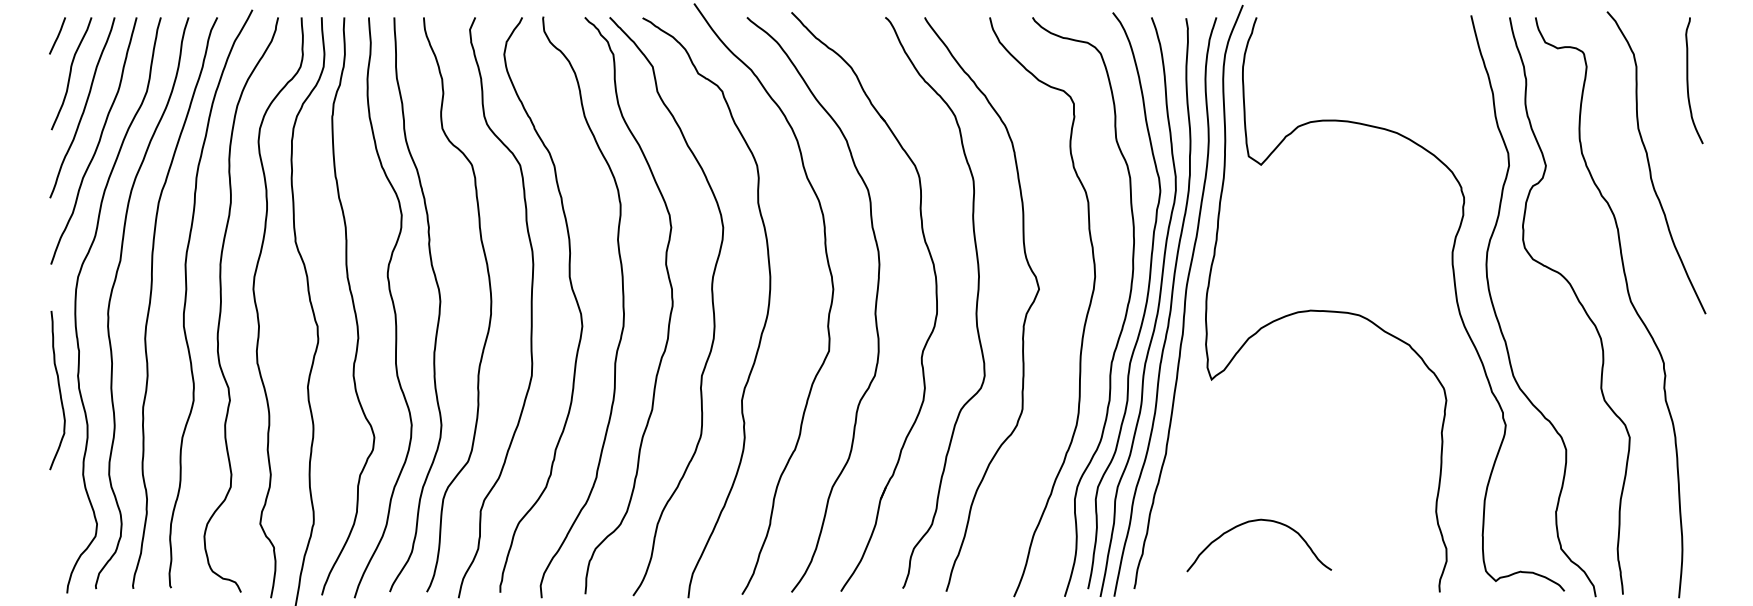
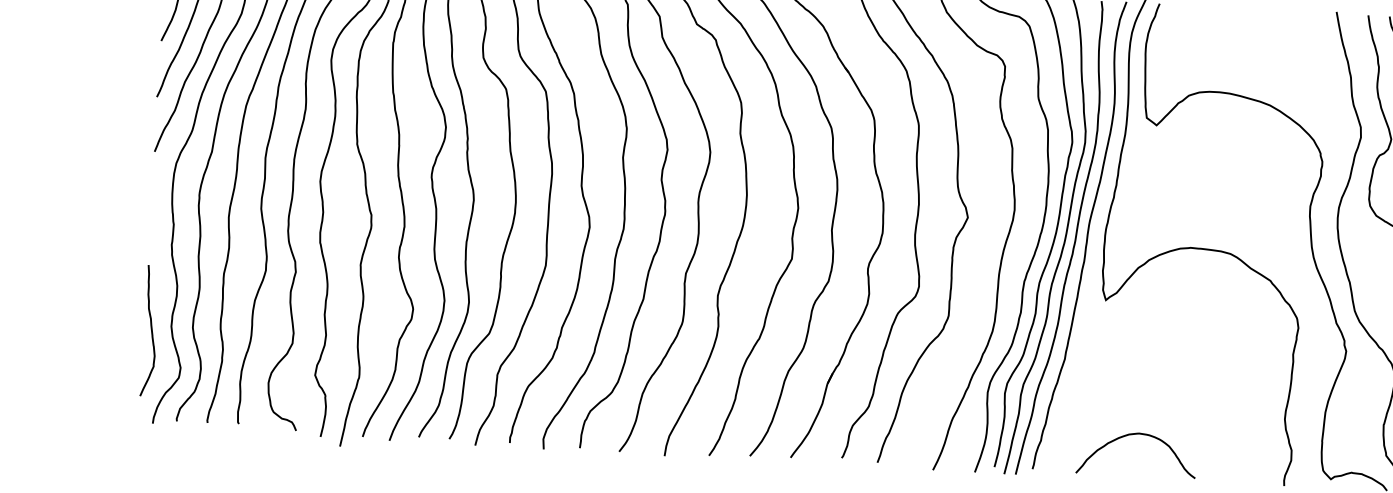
curve: (58, 389) -> (150, 330), moved
curve: (1257, 521) -> (1136, 434), moved

